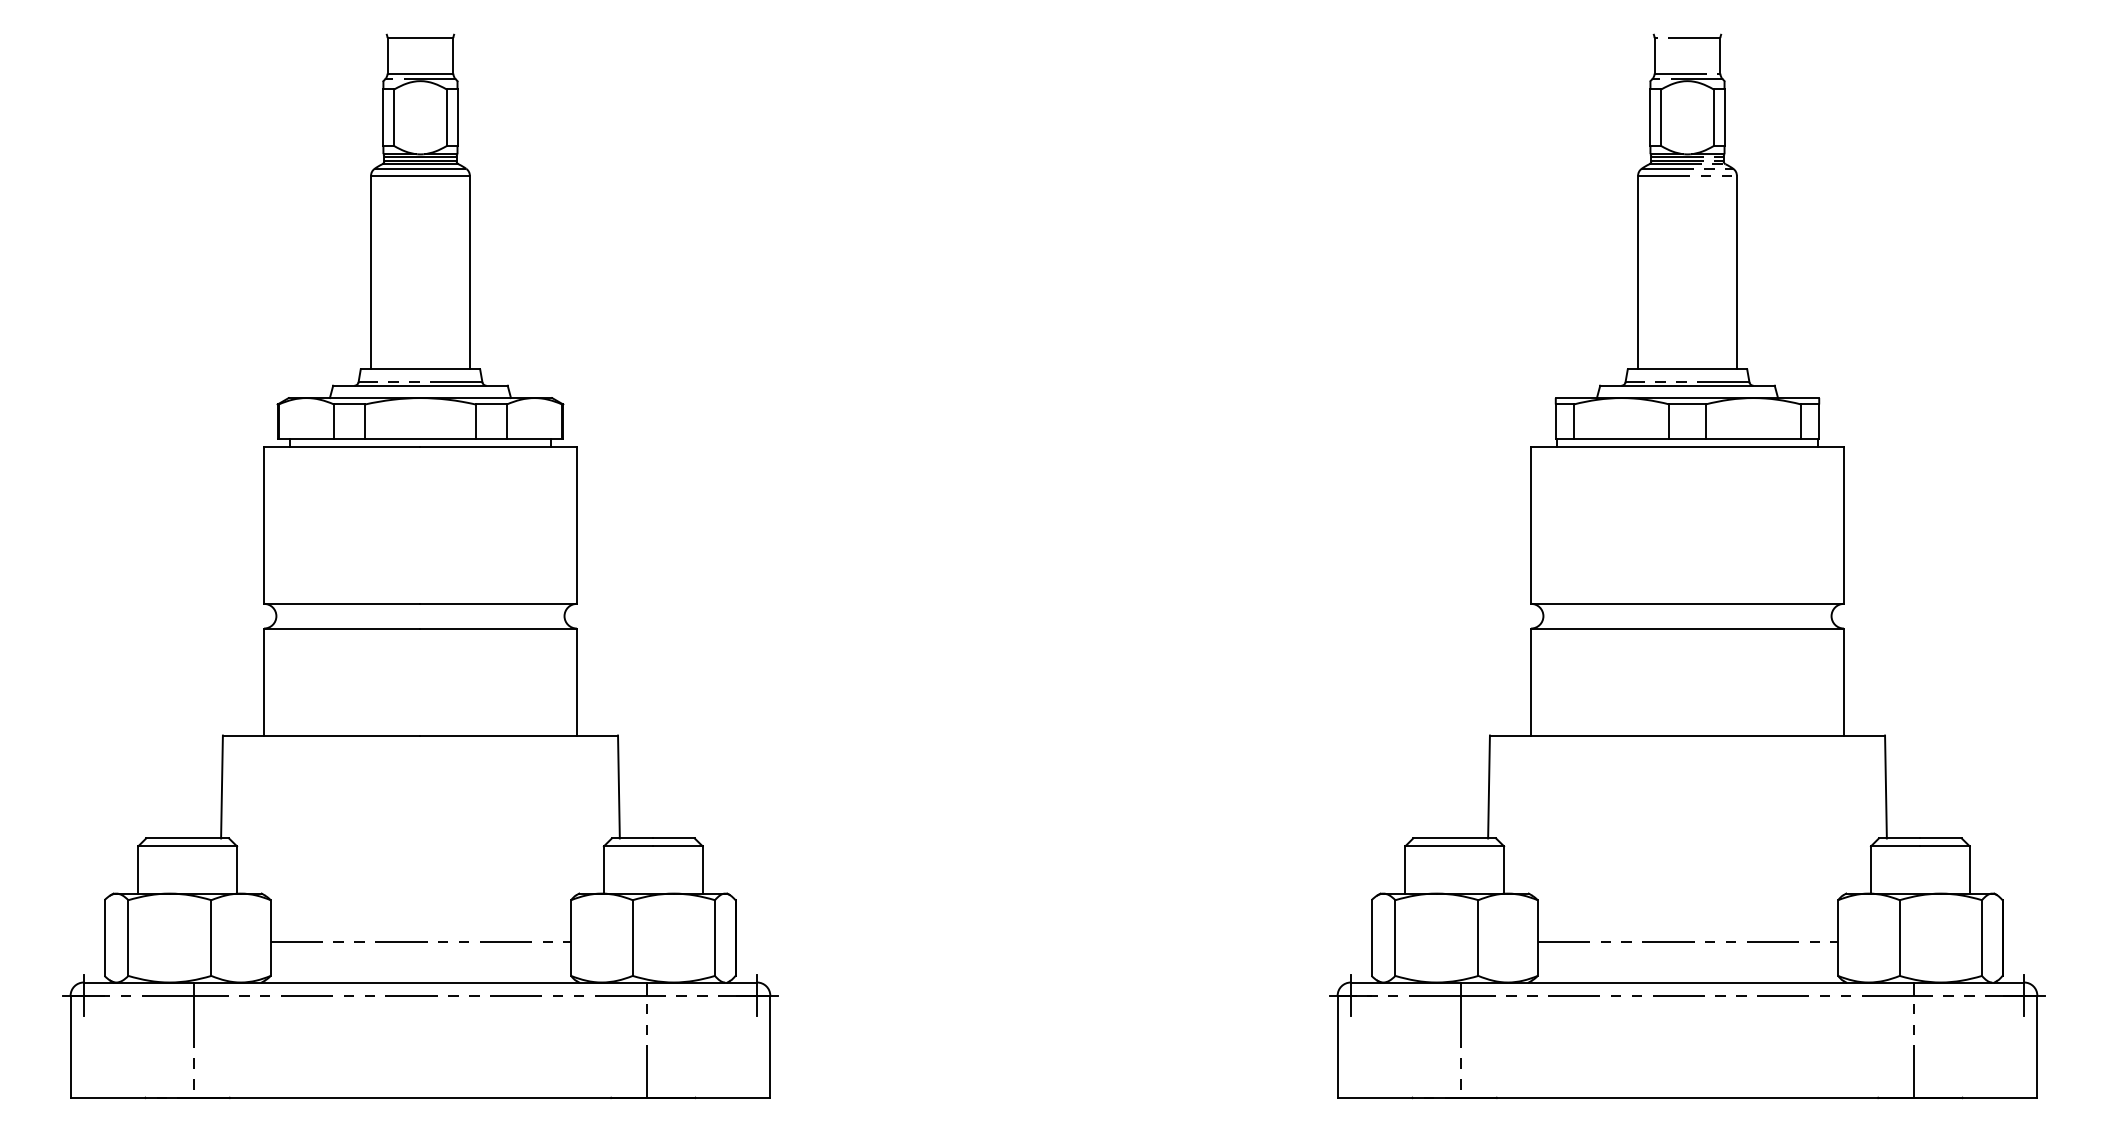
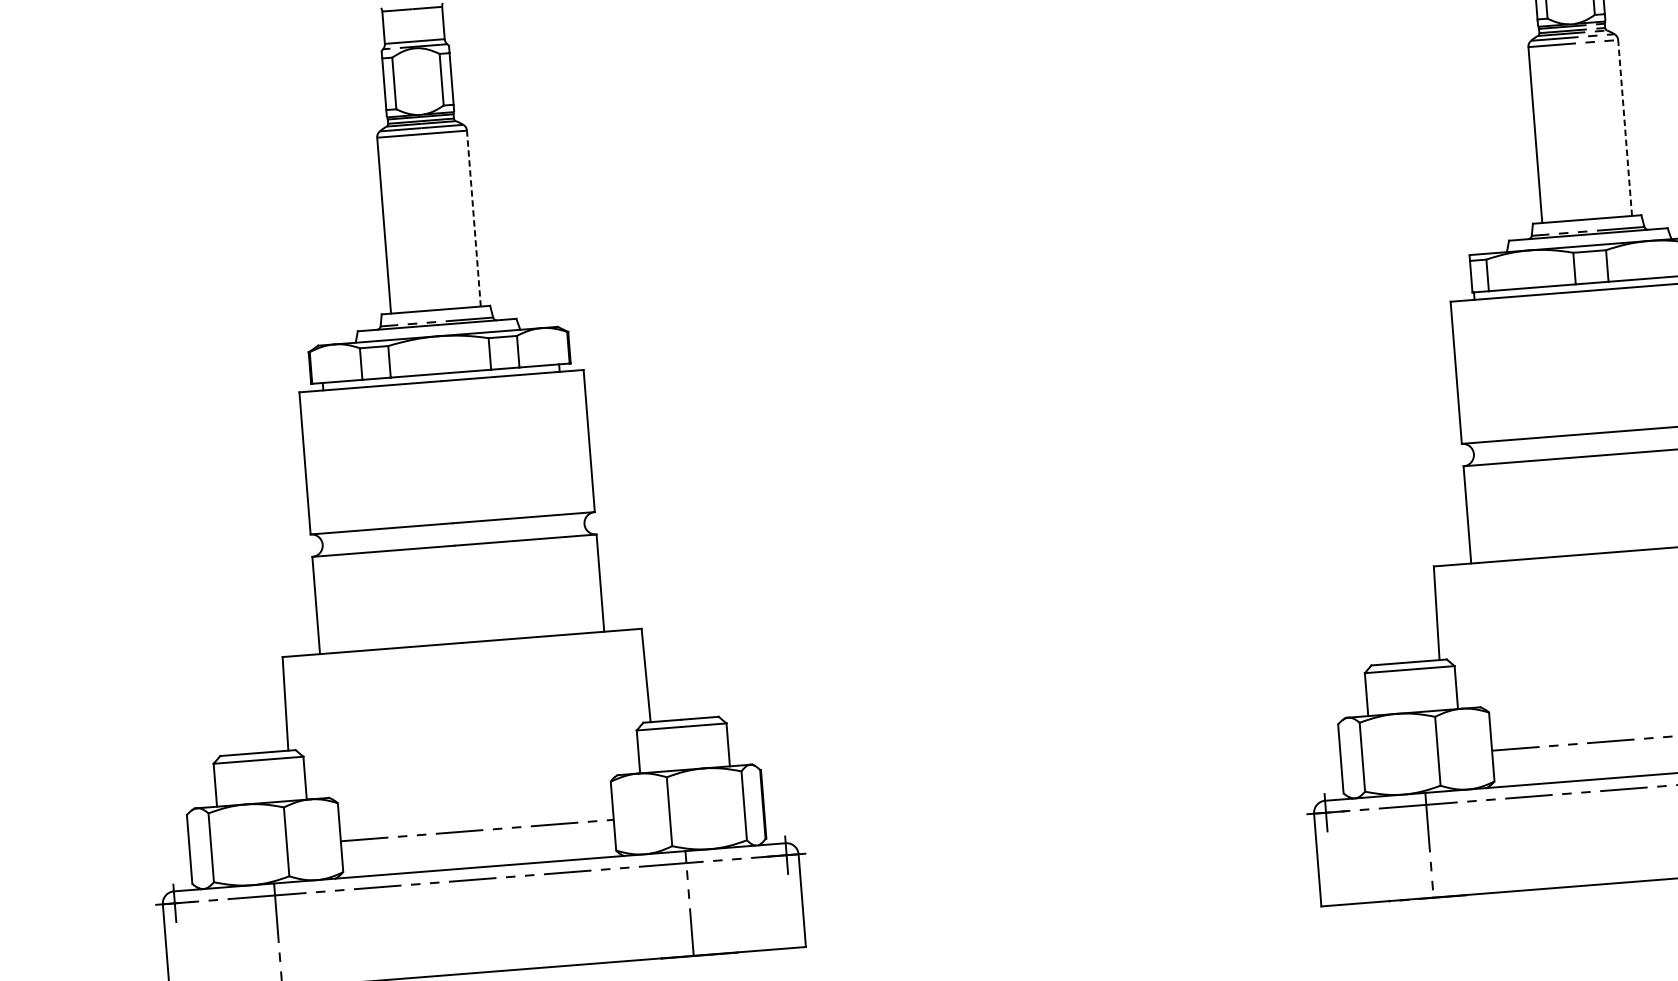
line: (469, 272) -> (473, 218), solid -> dashed
line: (1736, 272) -> (1624, 128), solid -> dashed

